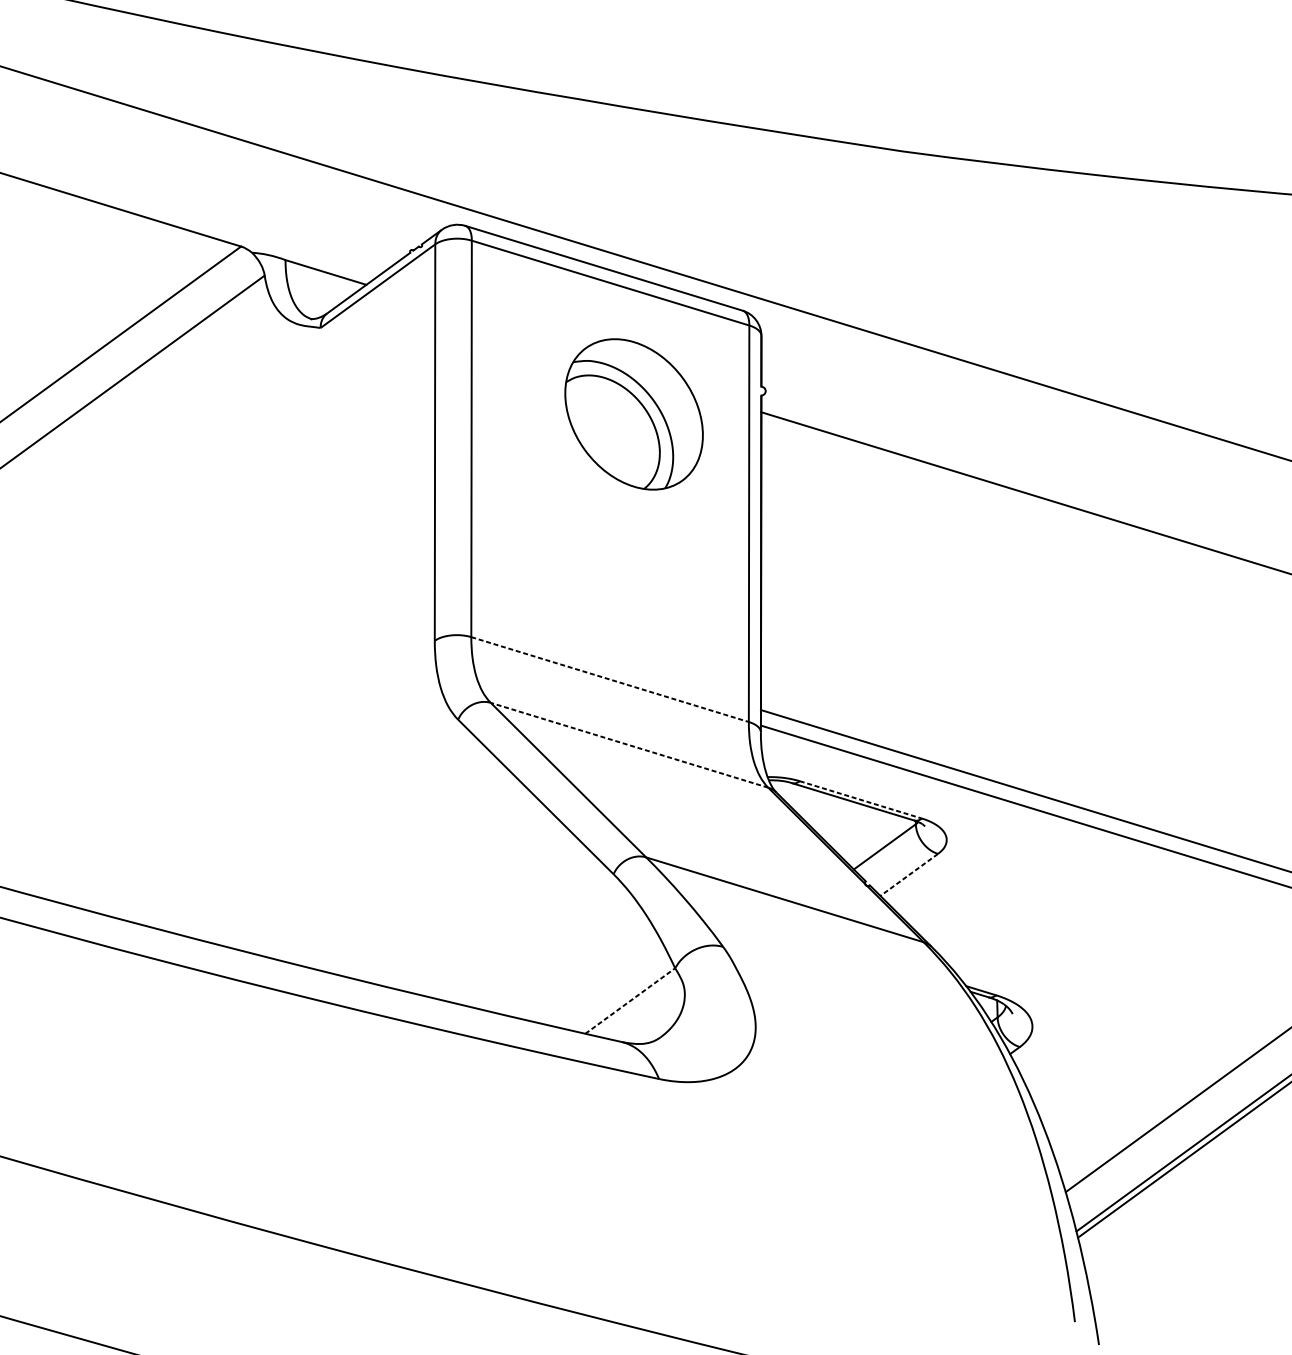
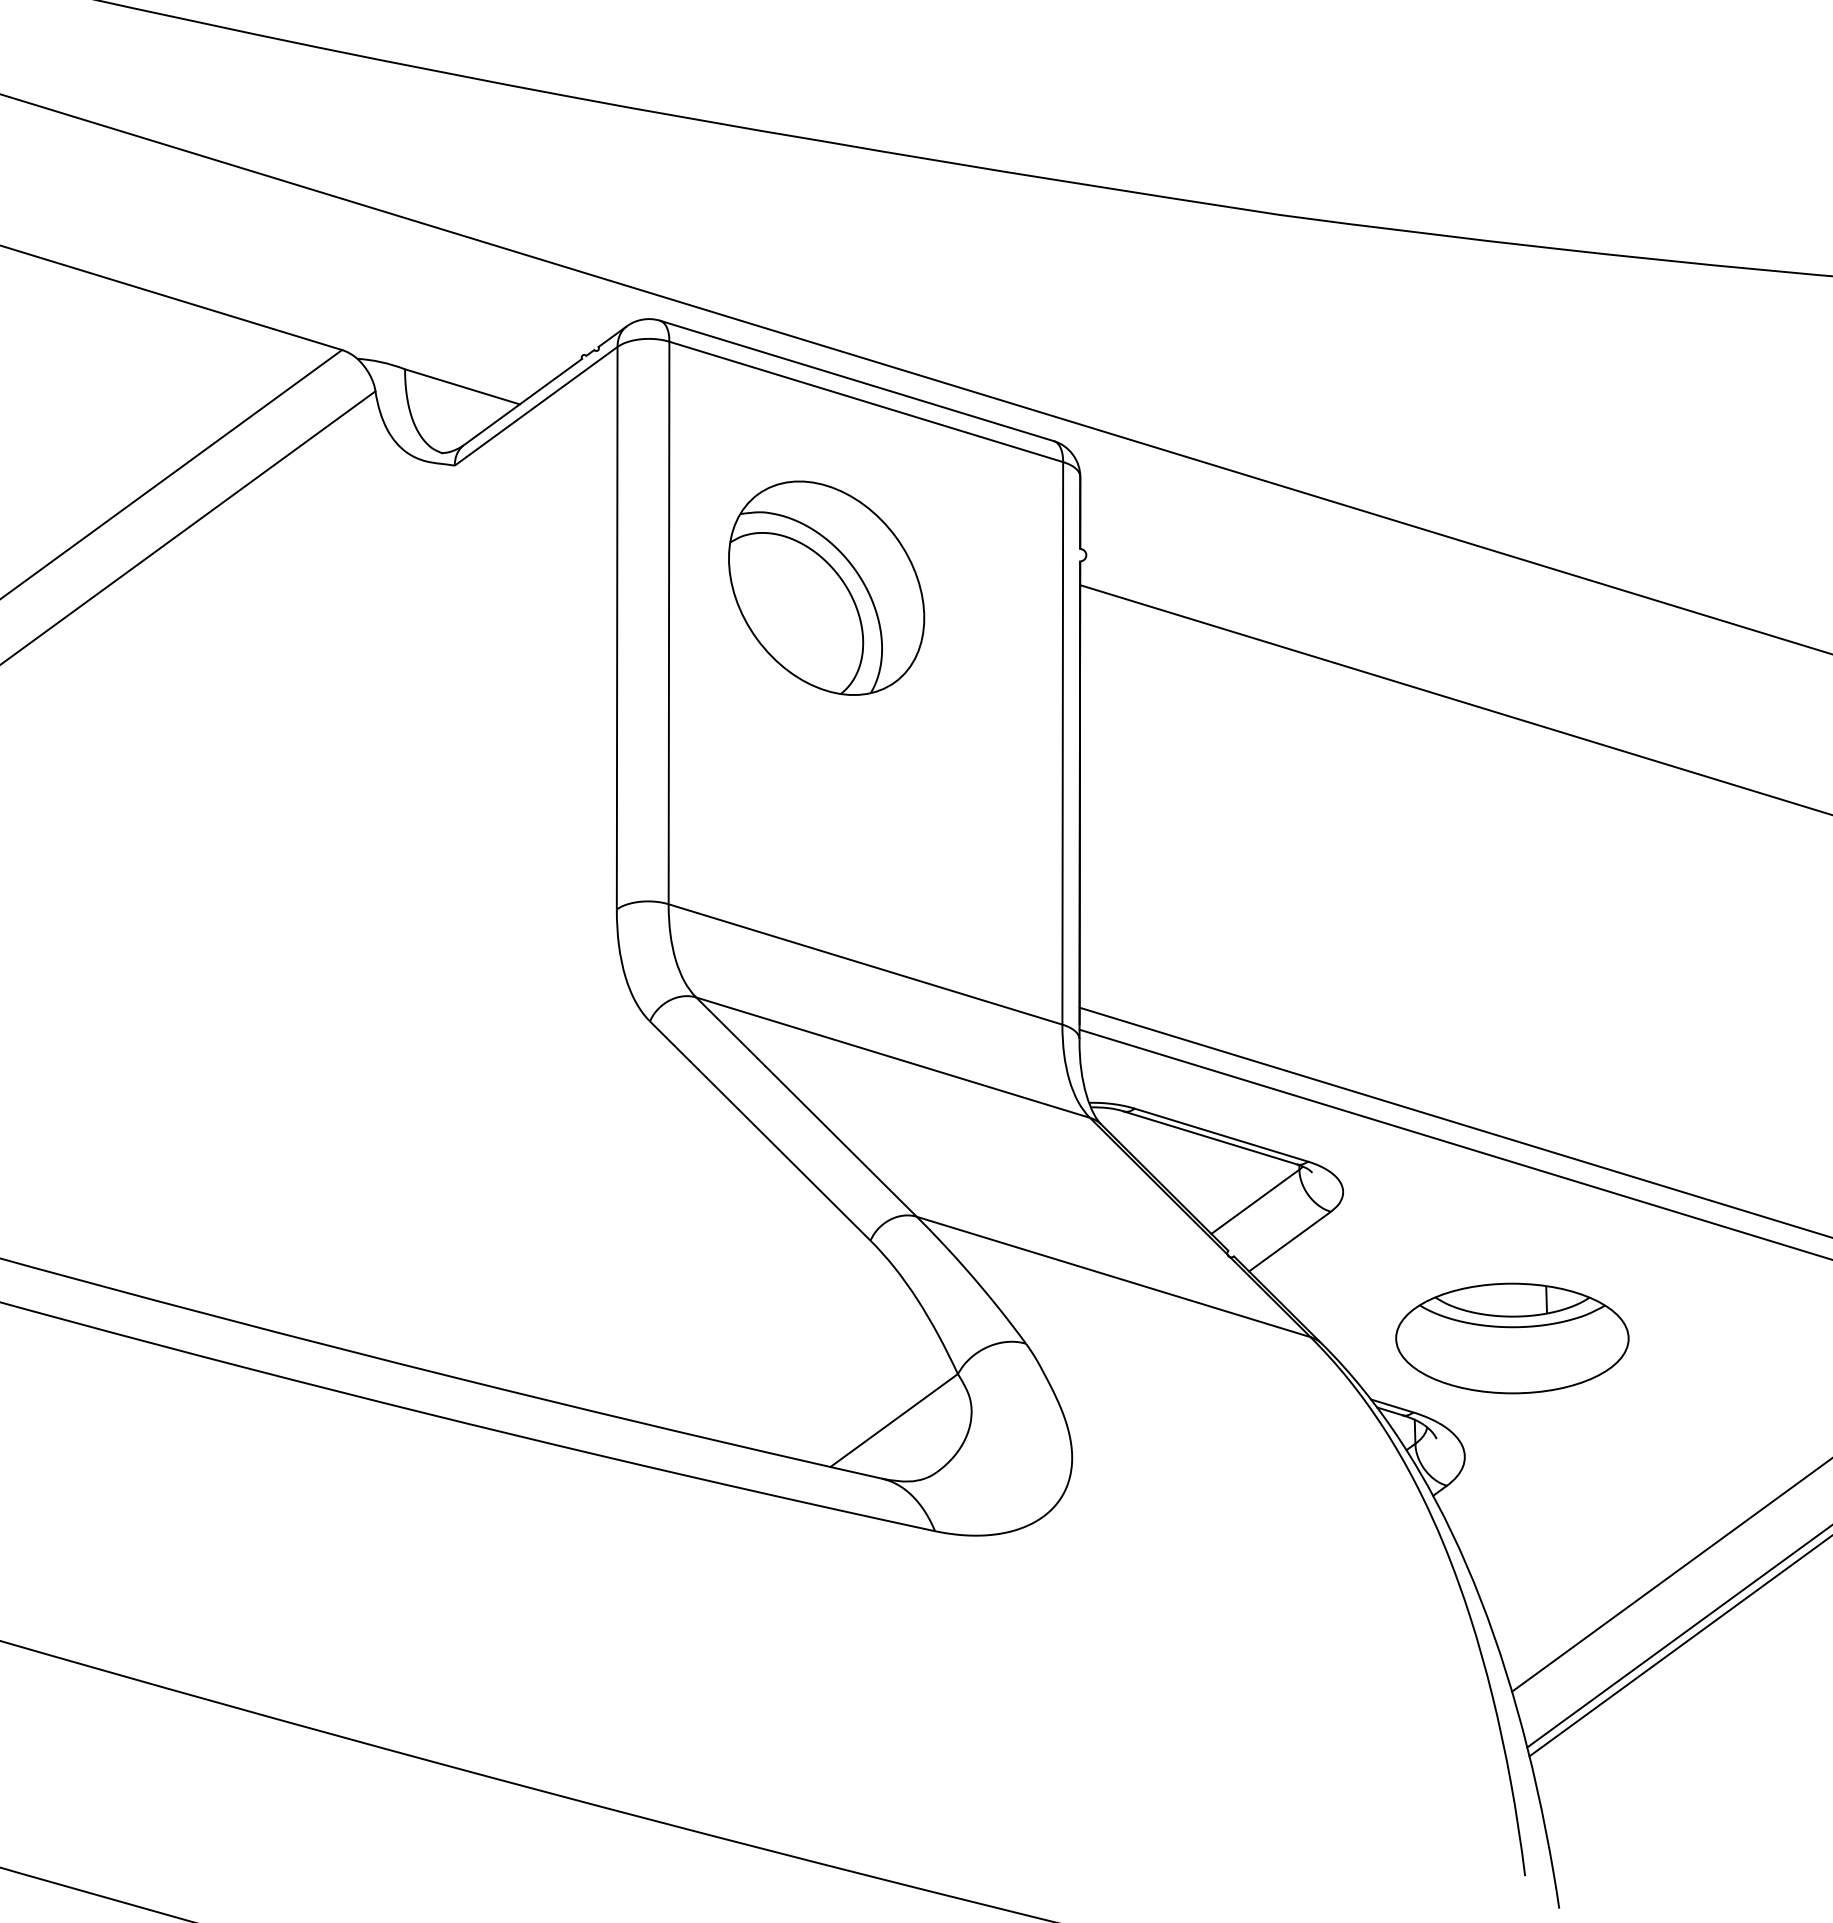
part: (634, 413) -> (826, 587), moved
line: (610, 679) -> (865, 964), dashed -> solid
line: (629, 745) -> (893, 1057), dashed -> solid
line: (860, 800) -> (1221, 1135), dashed -> solid
line: (908, 874) -> (1289, 1241), dashed -> solid
part: (1066, 943) -> (1512, 1338), added
line: (630, 1001) -> (894, 1420), dashed -> solid

